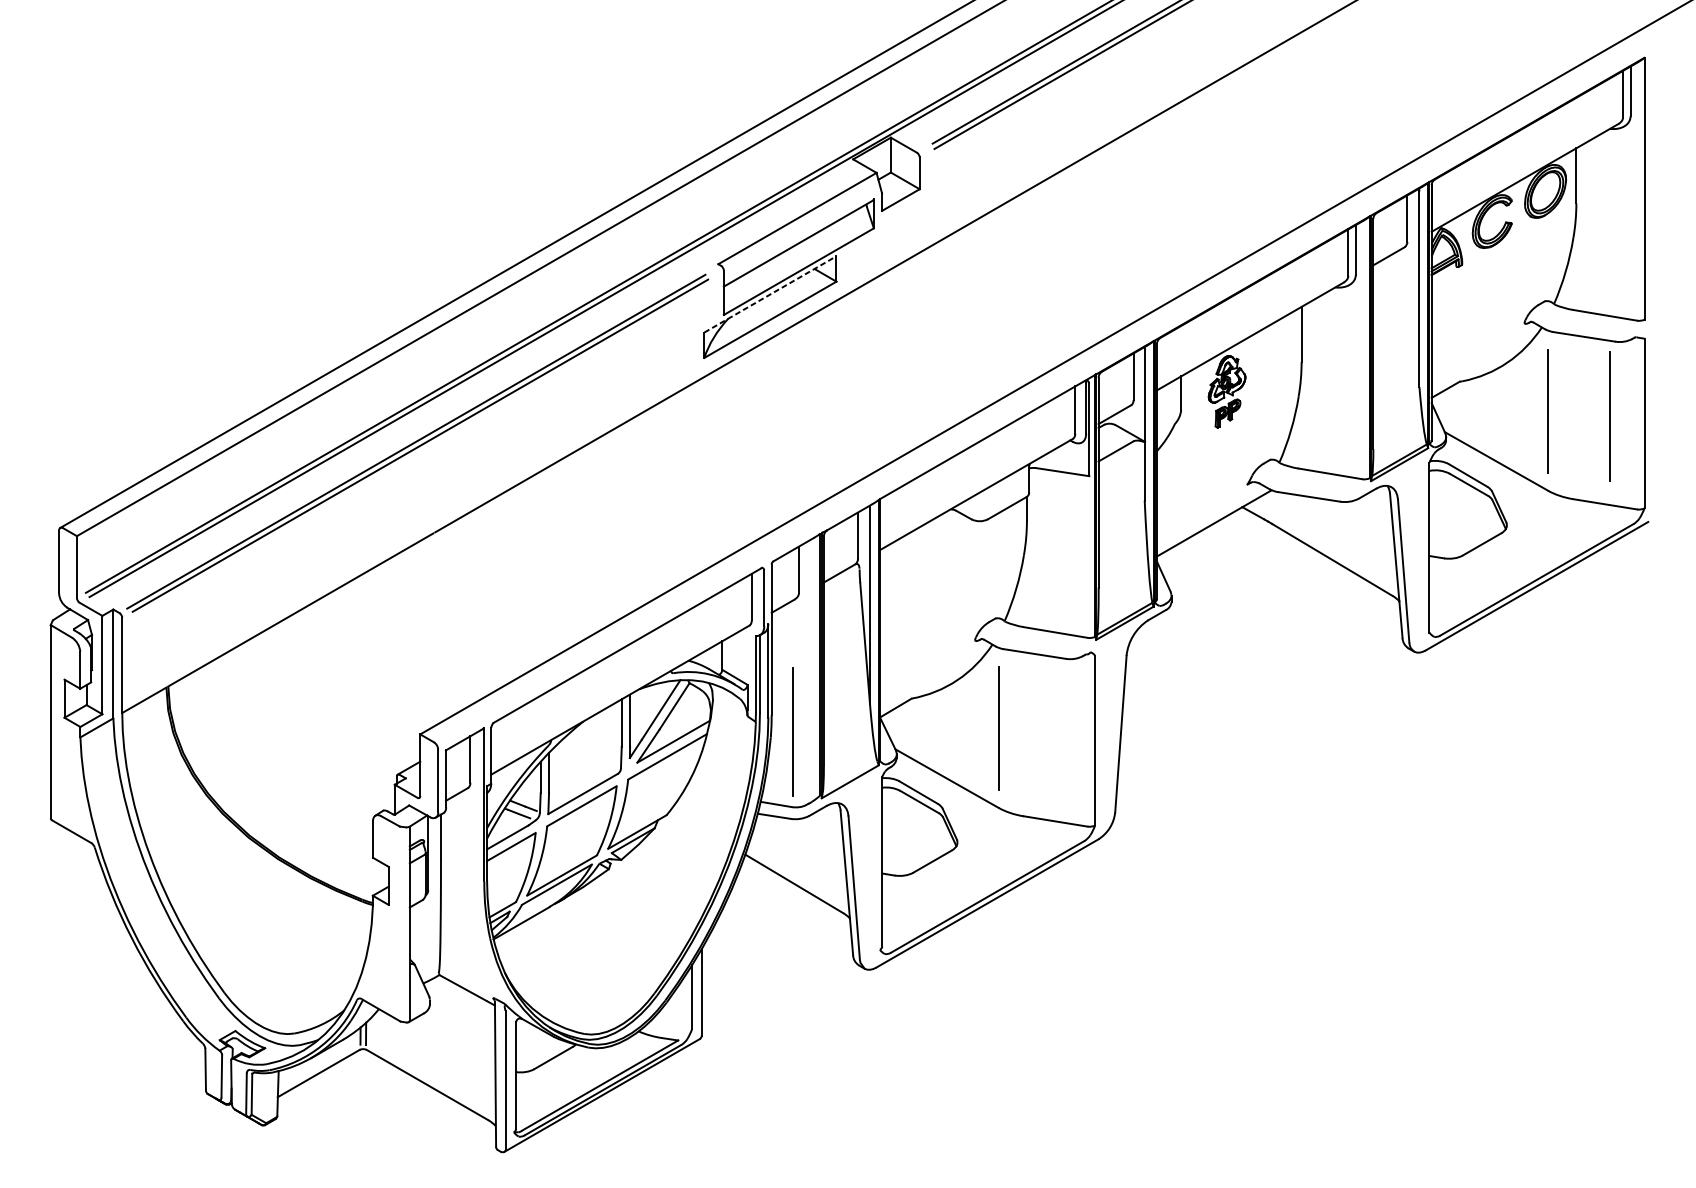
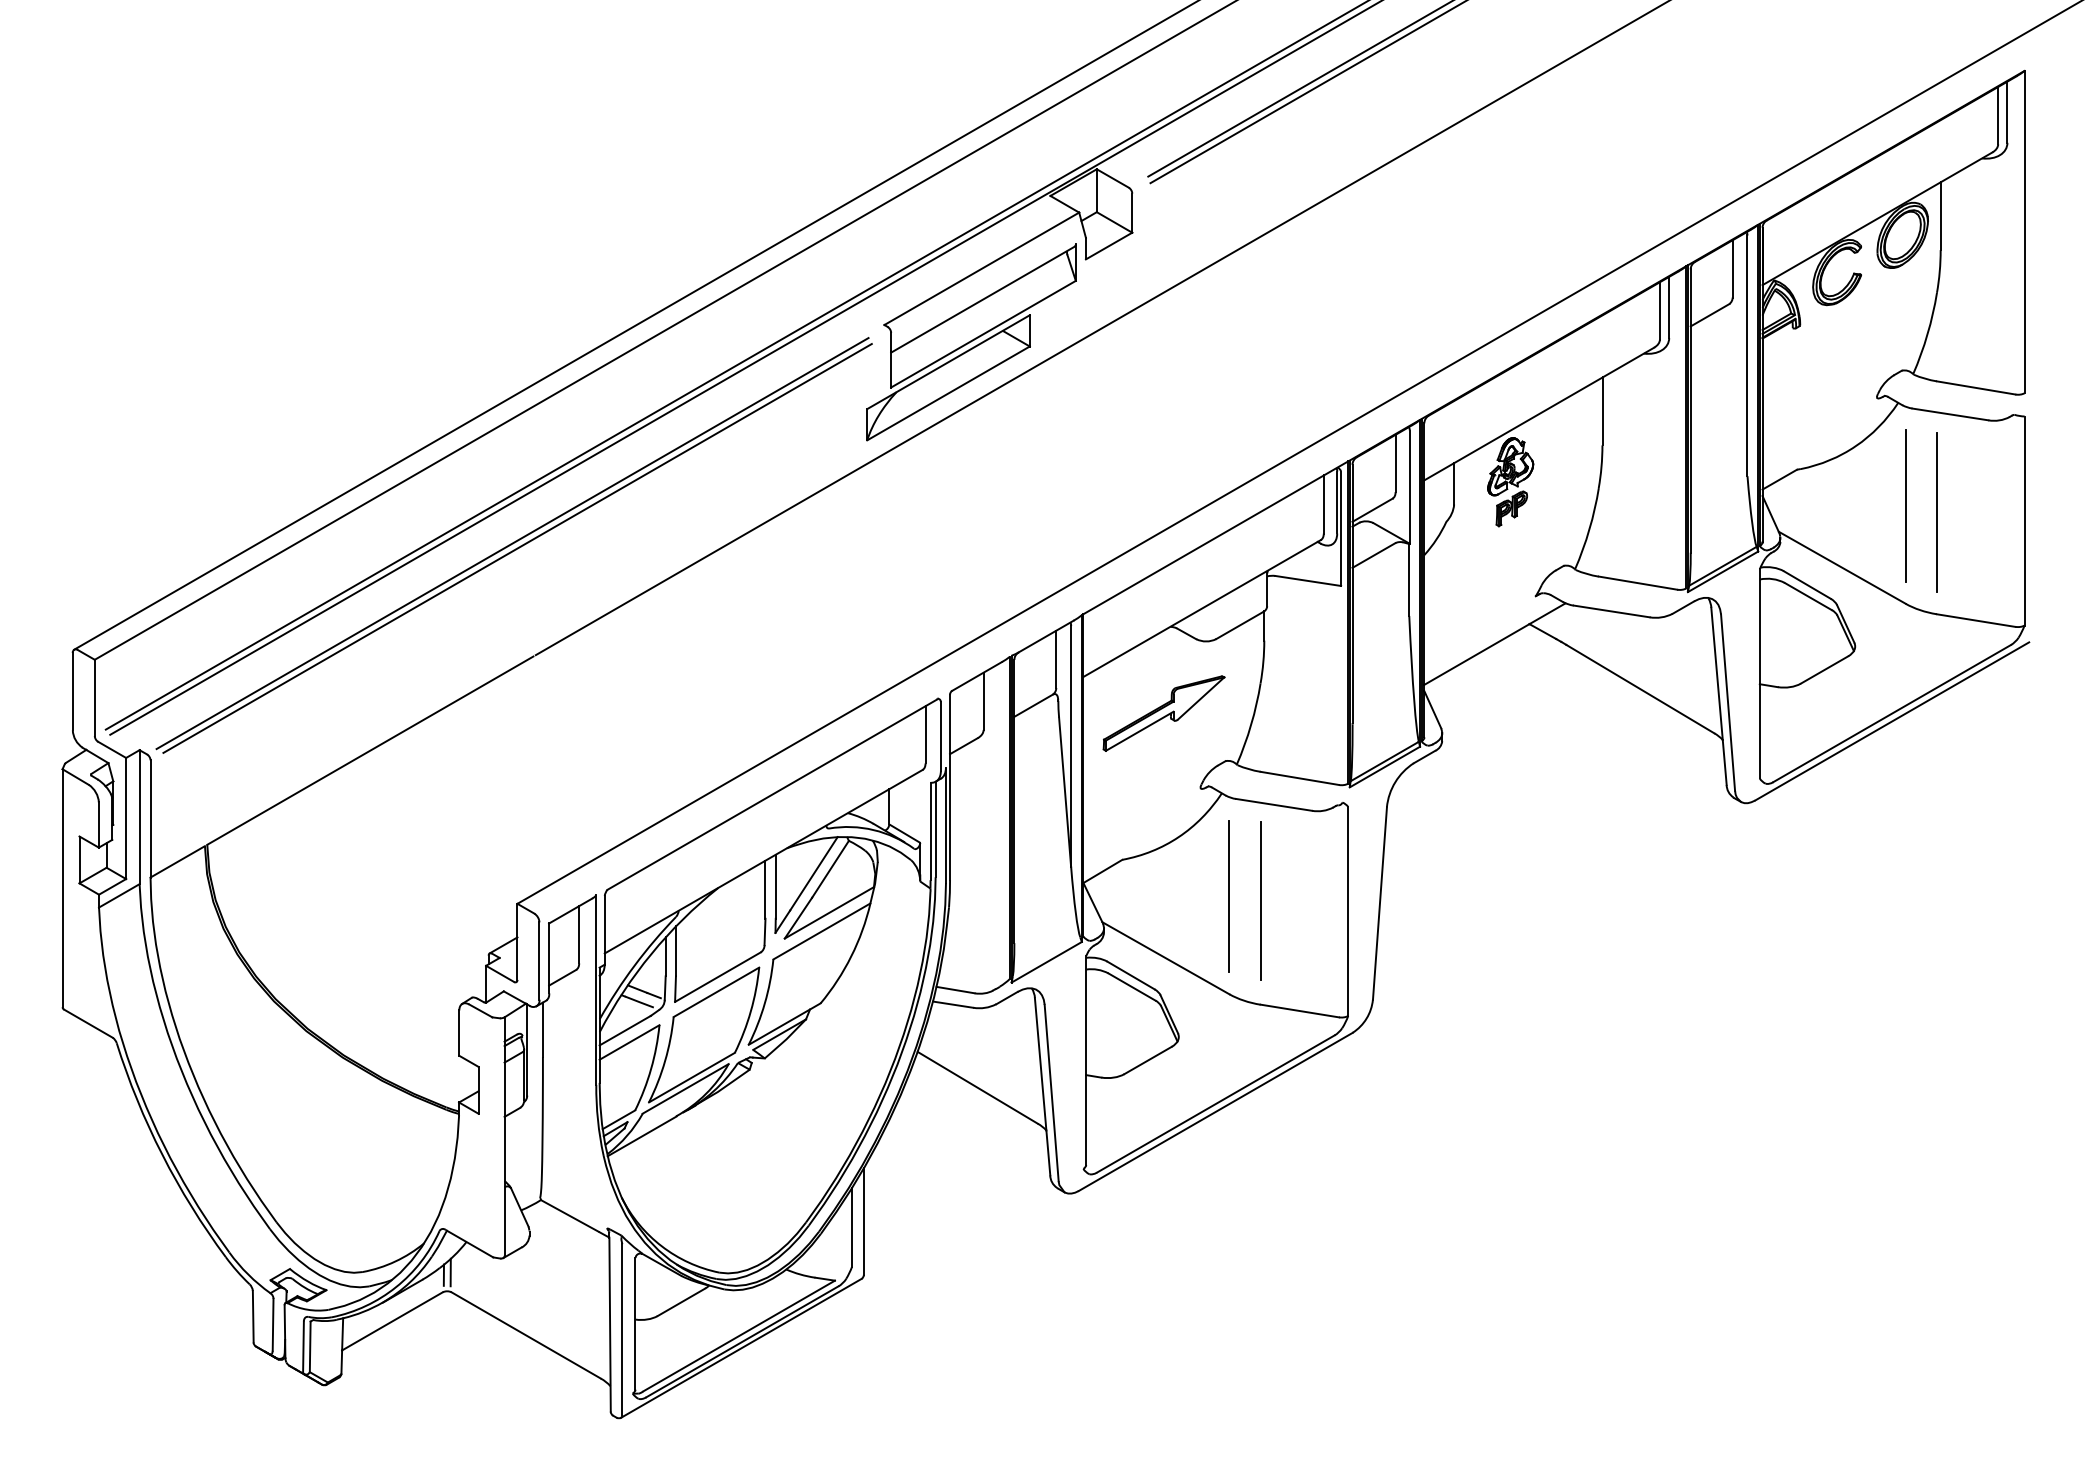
line: (770, 294) -> (948, 362), dashed -> solid
line: (1609, 416) -> (1936, 512), moved
part: (945, 579) -> (1163, 713), added
line: (793, 731) -> (1260, 900), moved

